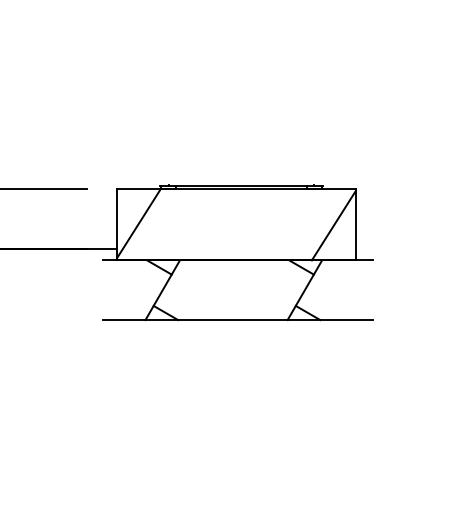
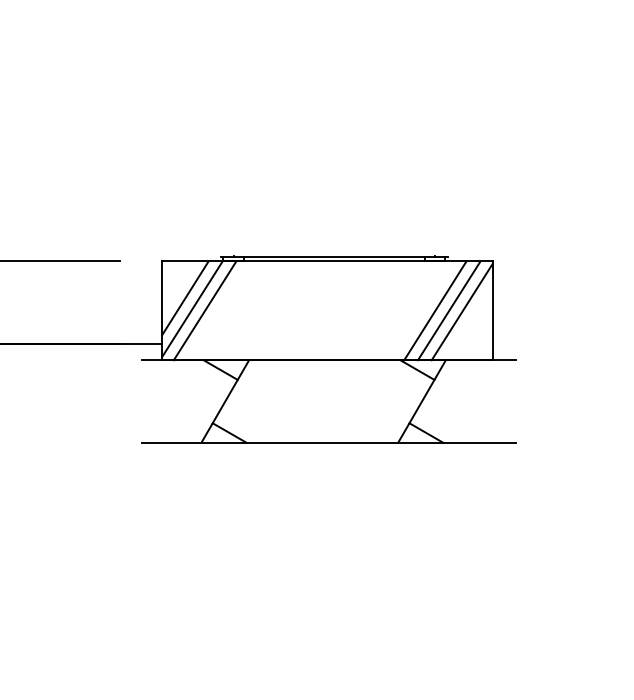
line: (133, 215) -> (184, 298), added
line: (147, 224) -> (204, 310), added
line: (314, 224) -> (435, 310), added
line: (324, 224) -> (449, 310), added

